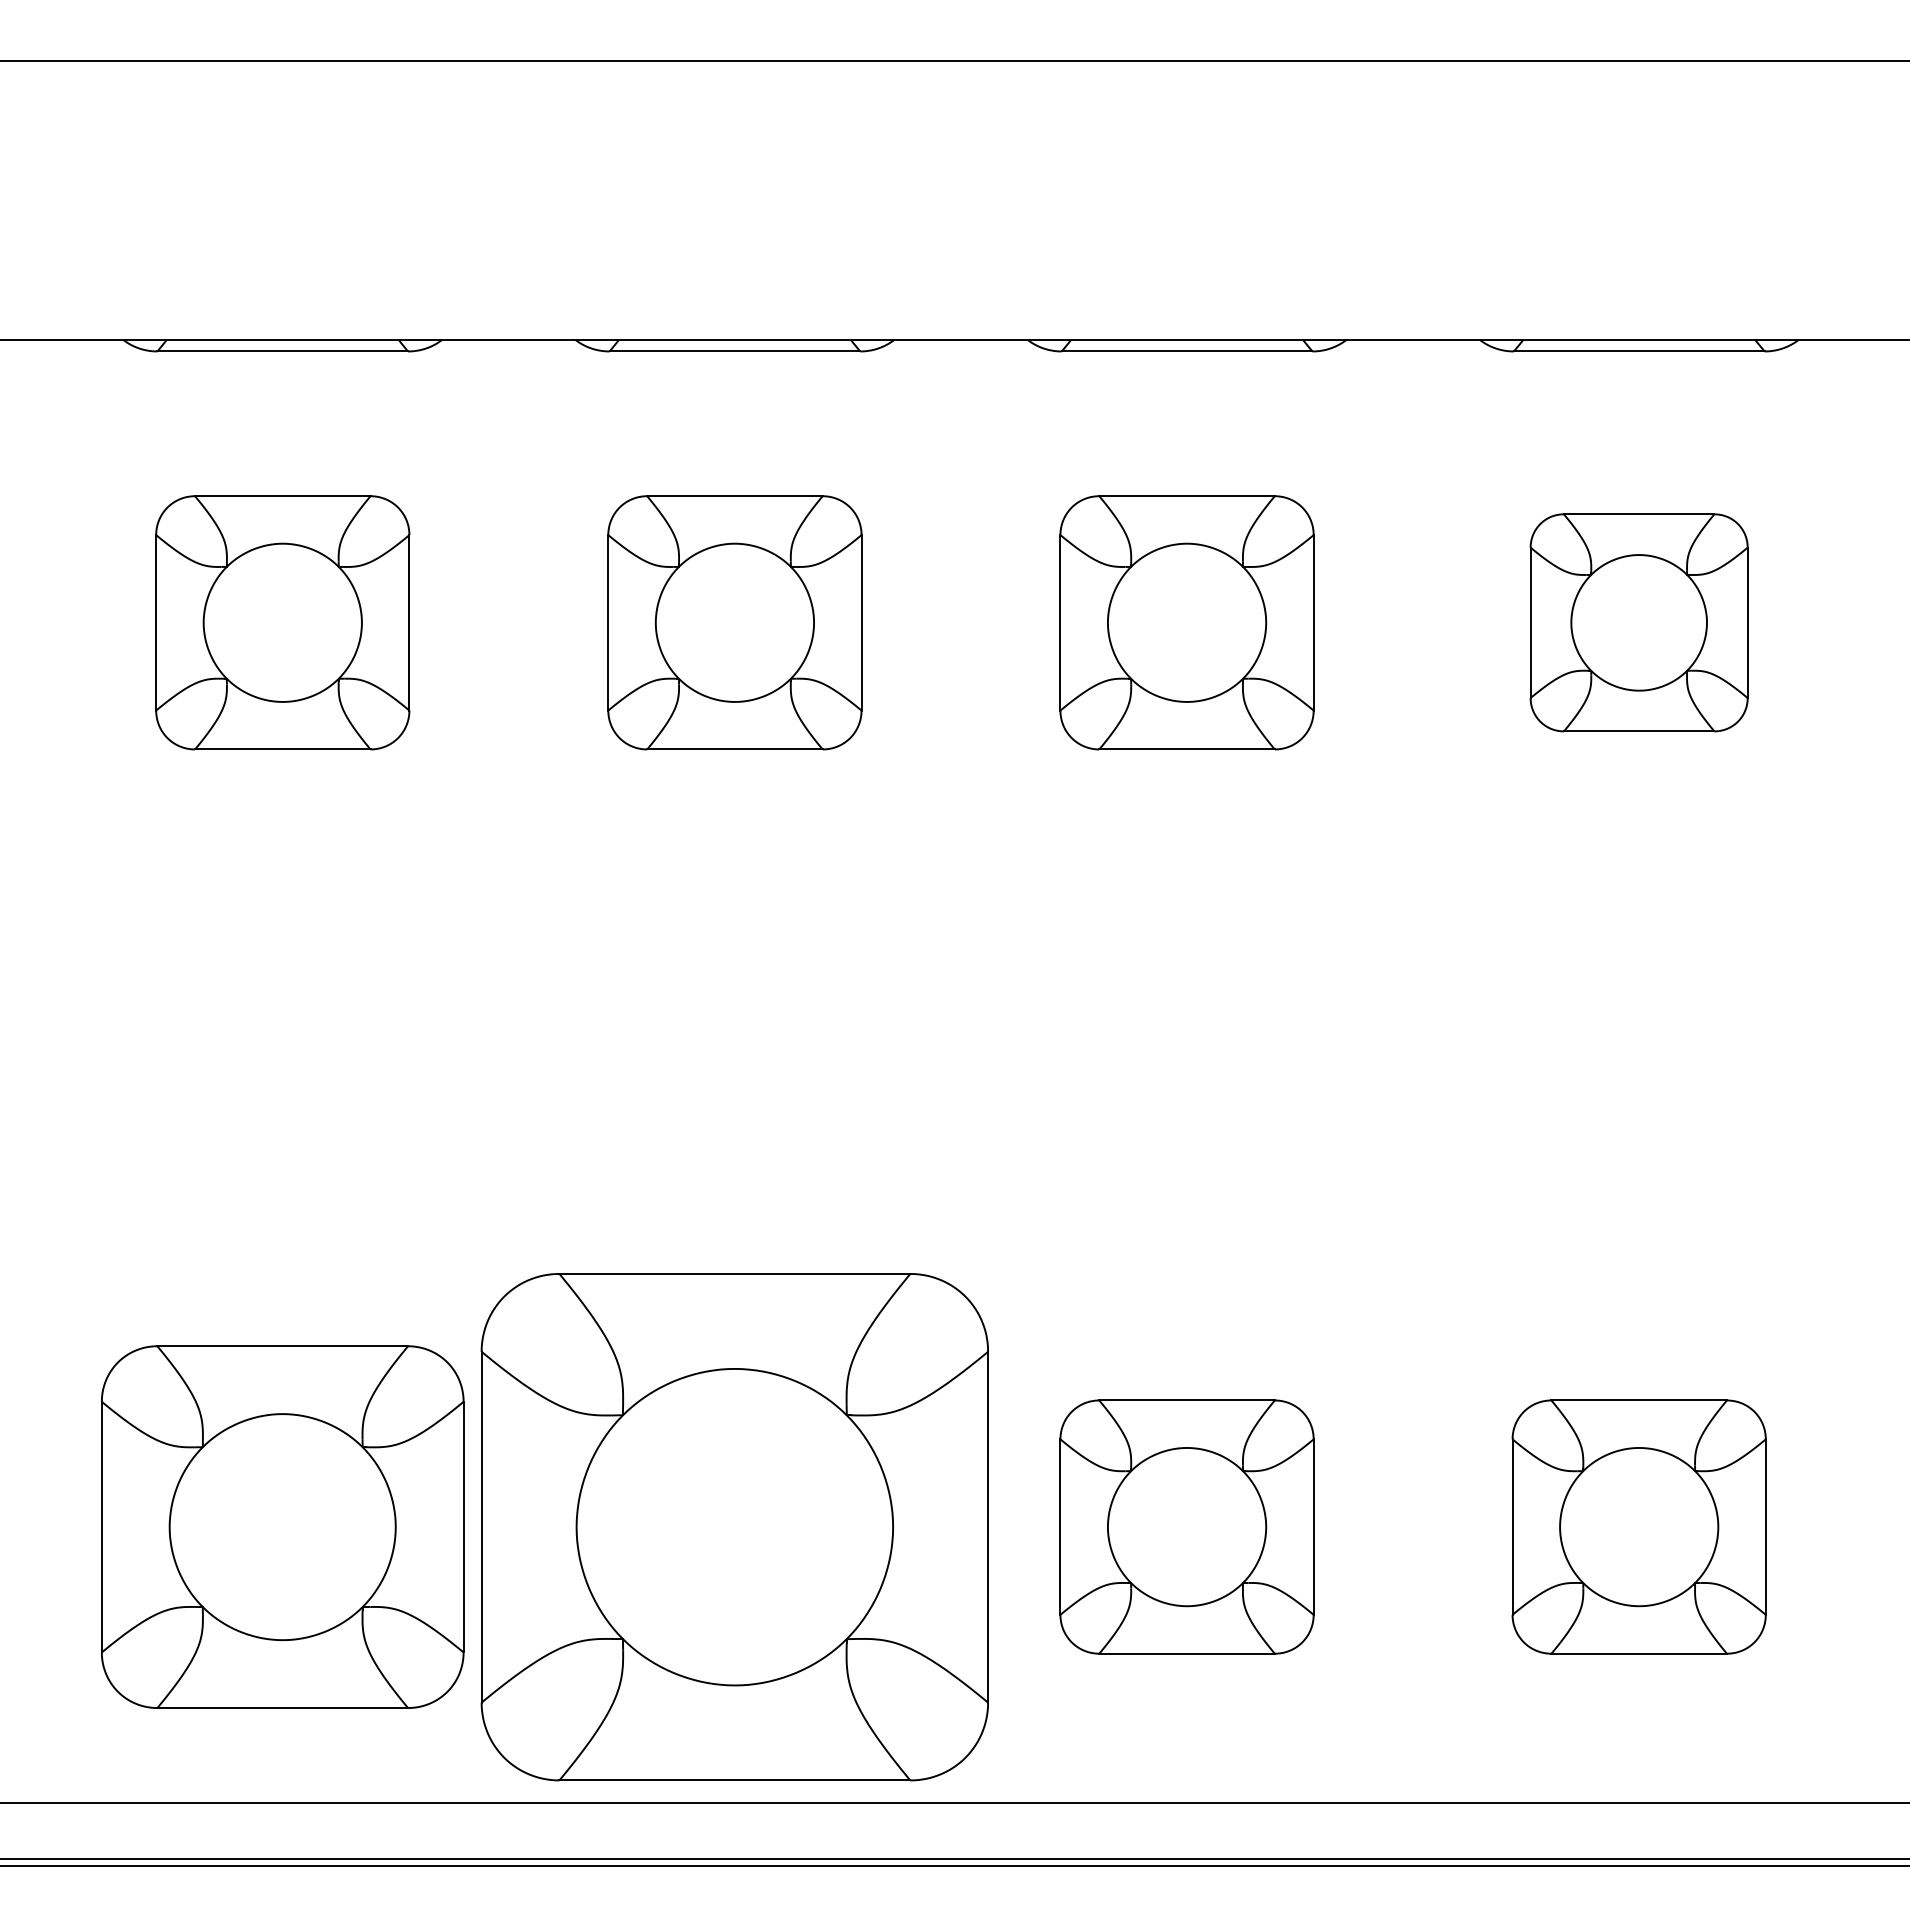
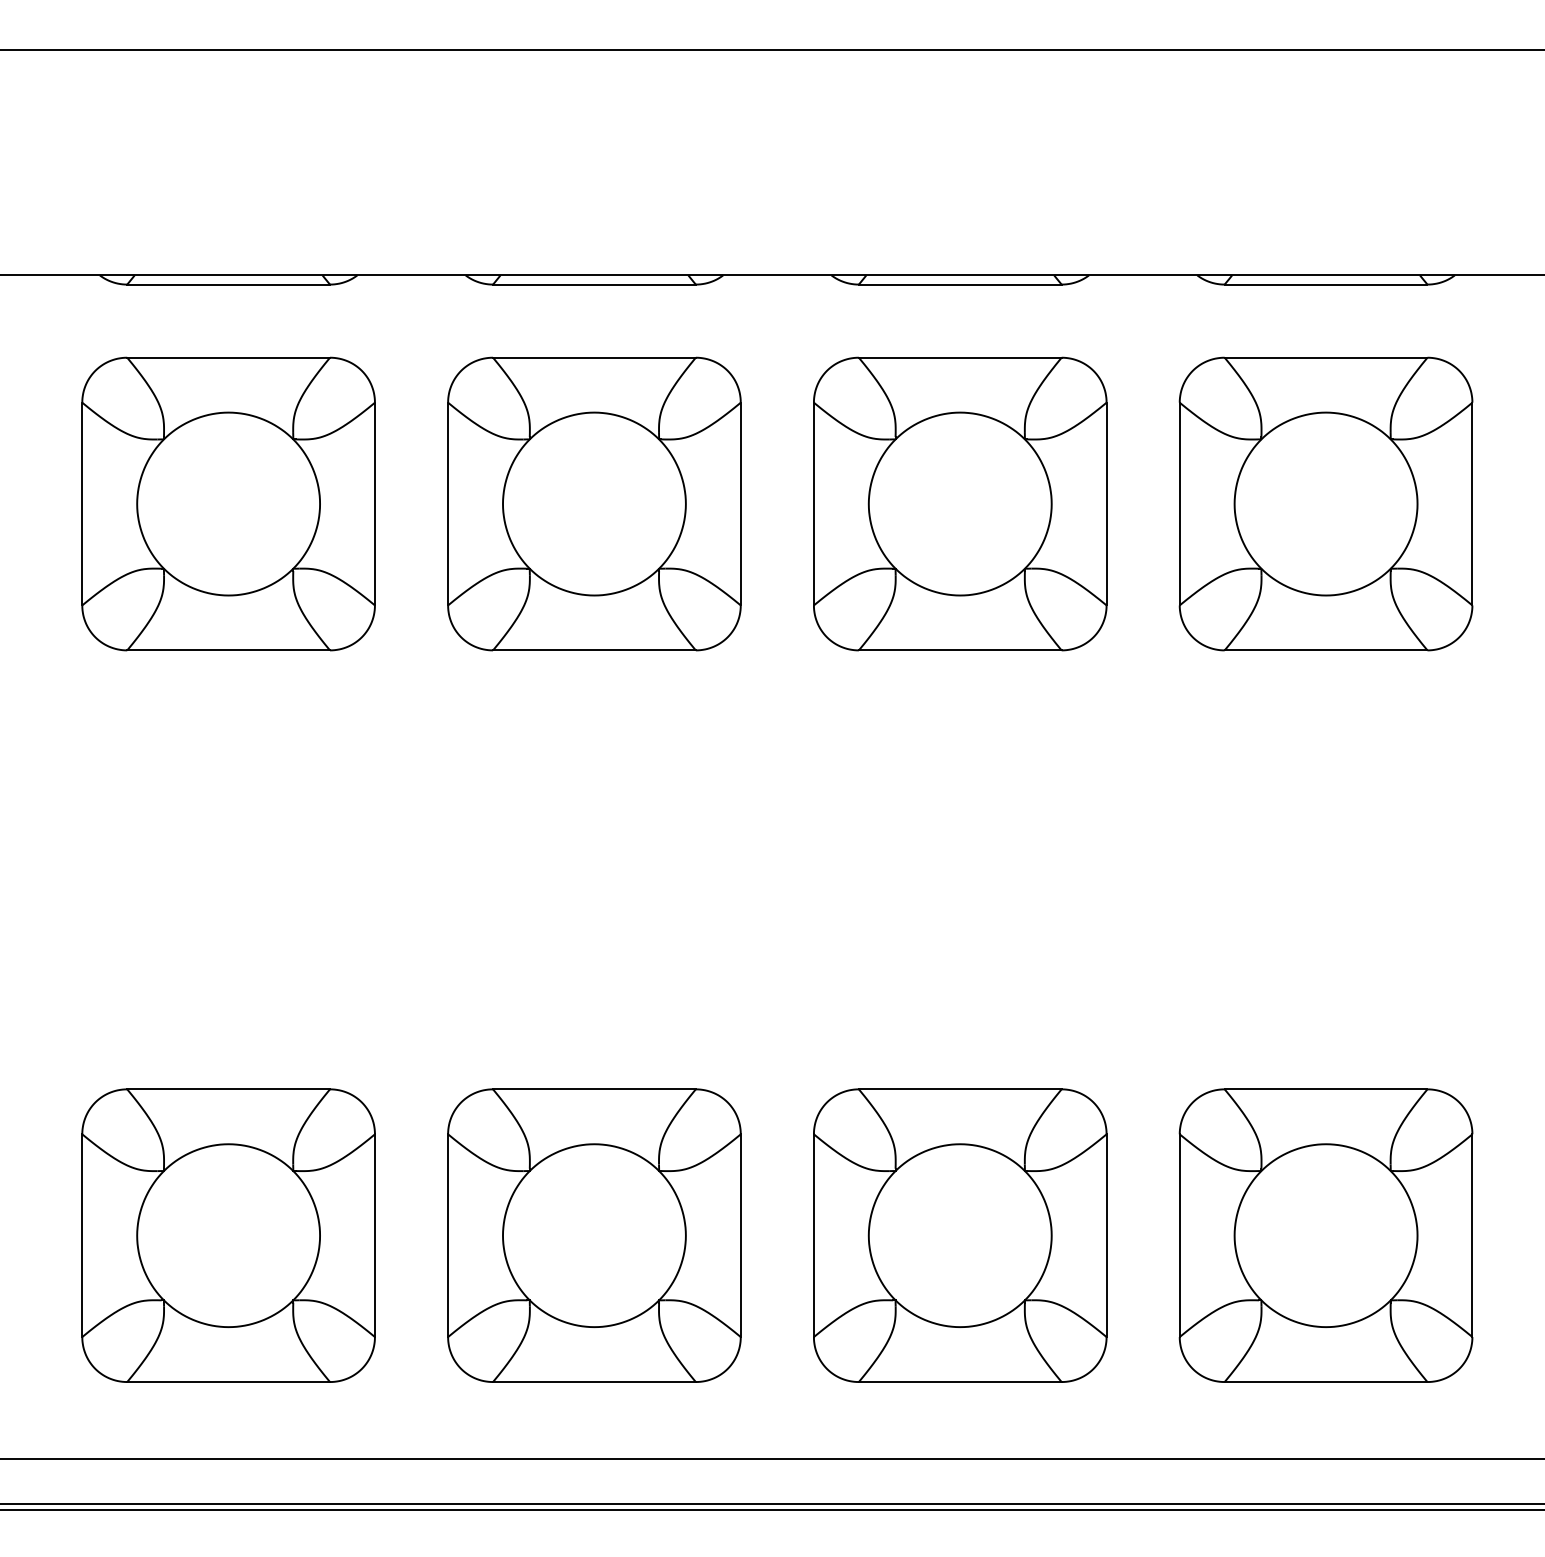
part: (282, 622) -> (228, 503), size x1.43
part: (734, 622) -> (594, 503), size x1.43
part: (1186, 622) -> (959, 503), size x1.43
part: (1638, 622) -> (1325, 503), size x1.67
part: (734, 1526) -> (594, 1235), size x0.71
part: (1186, 1526) -> (959, 1235), size x1.43
part: (1638, 1526) -> (1325, 1235), size x1.43

